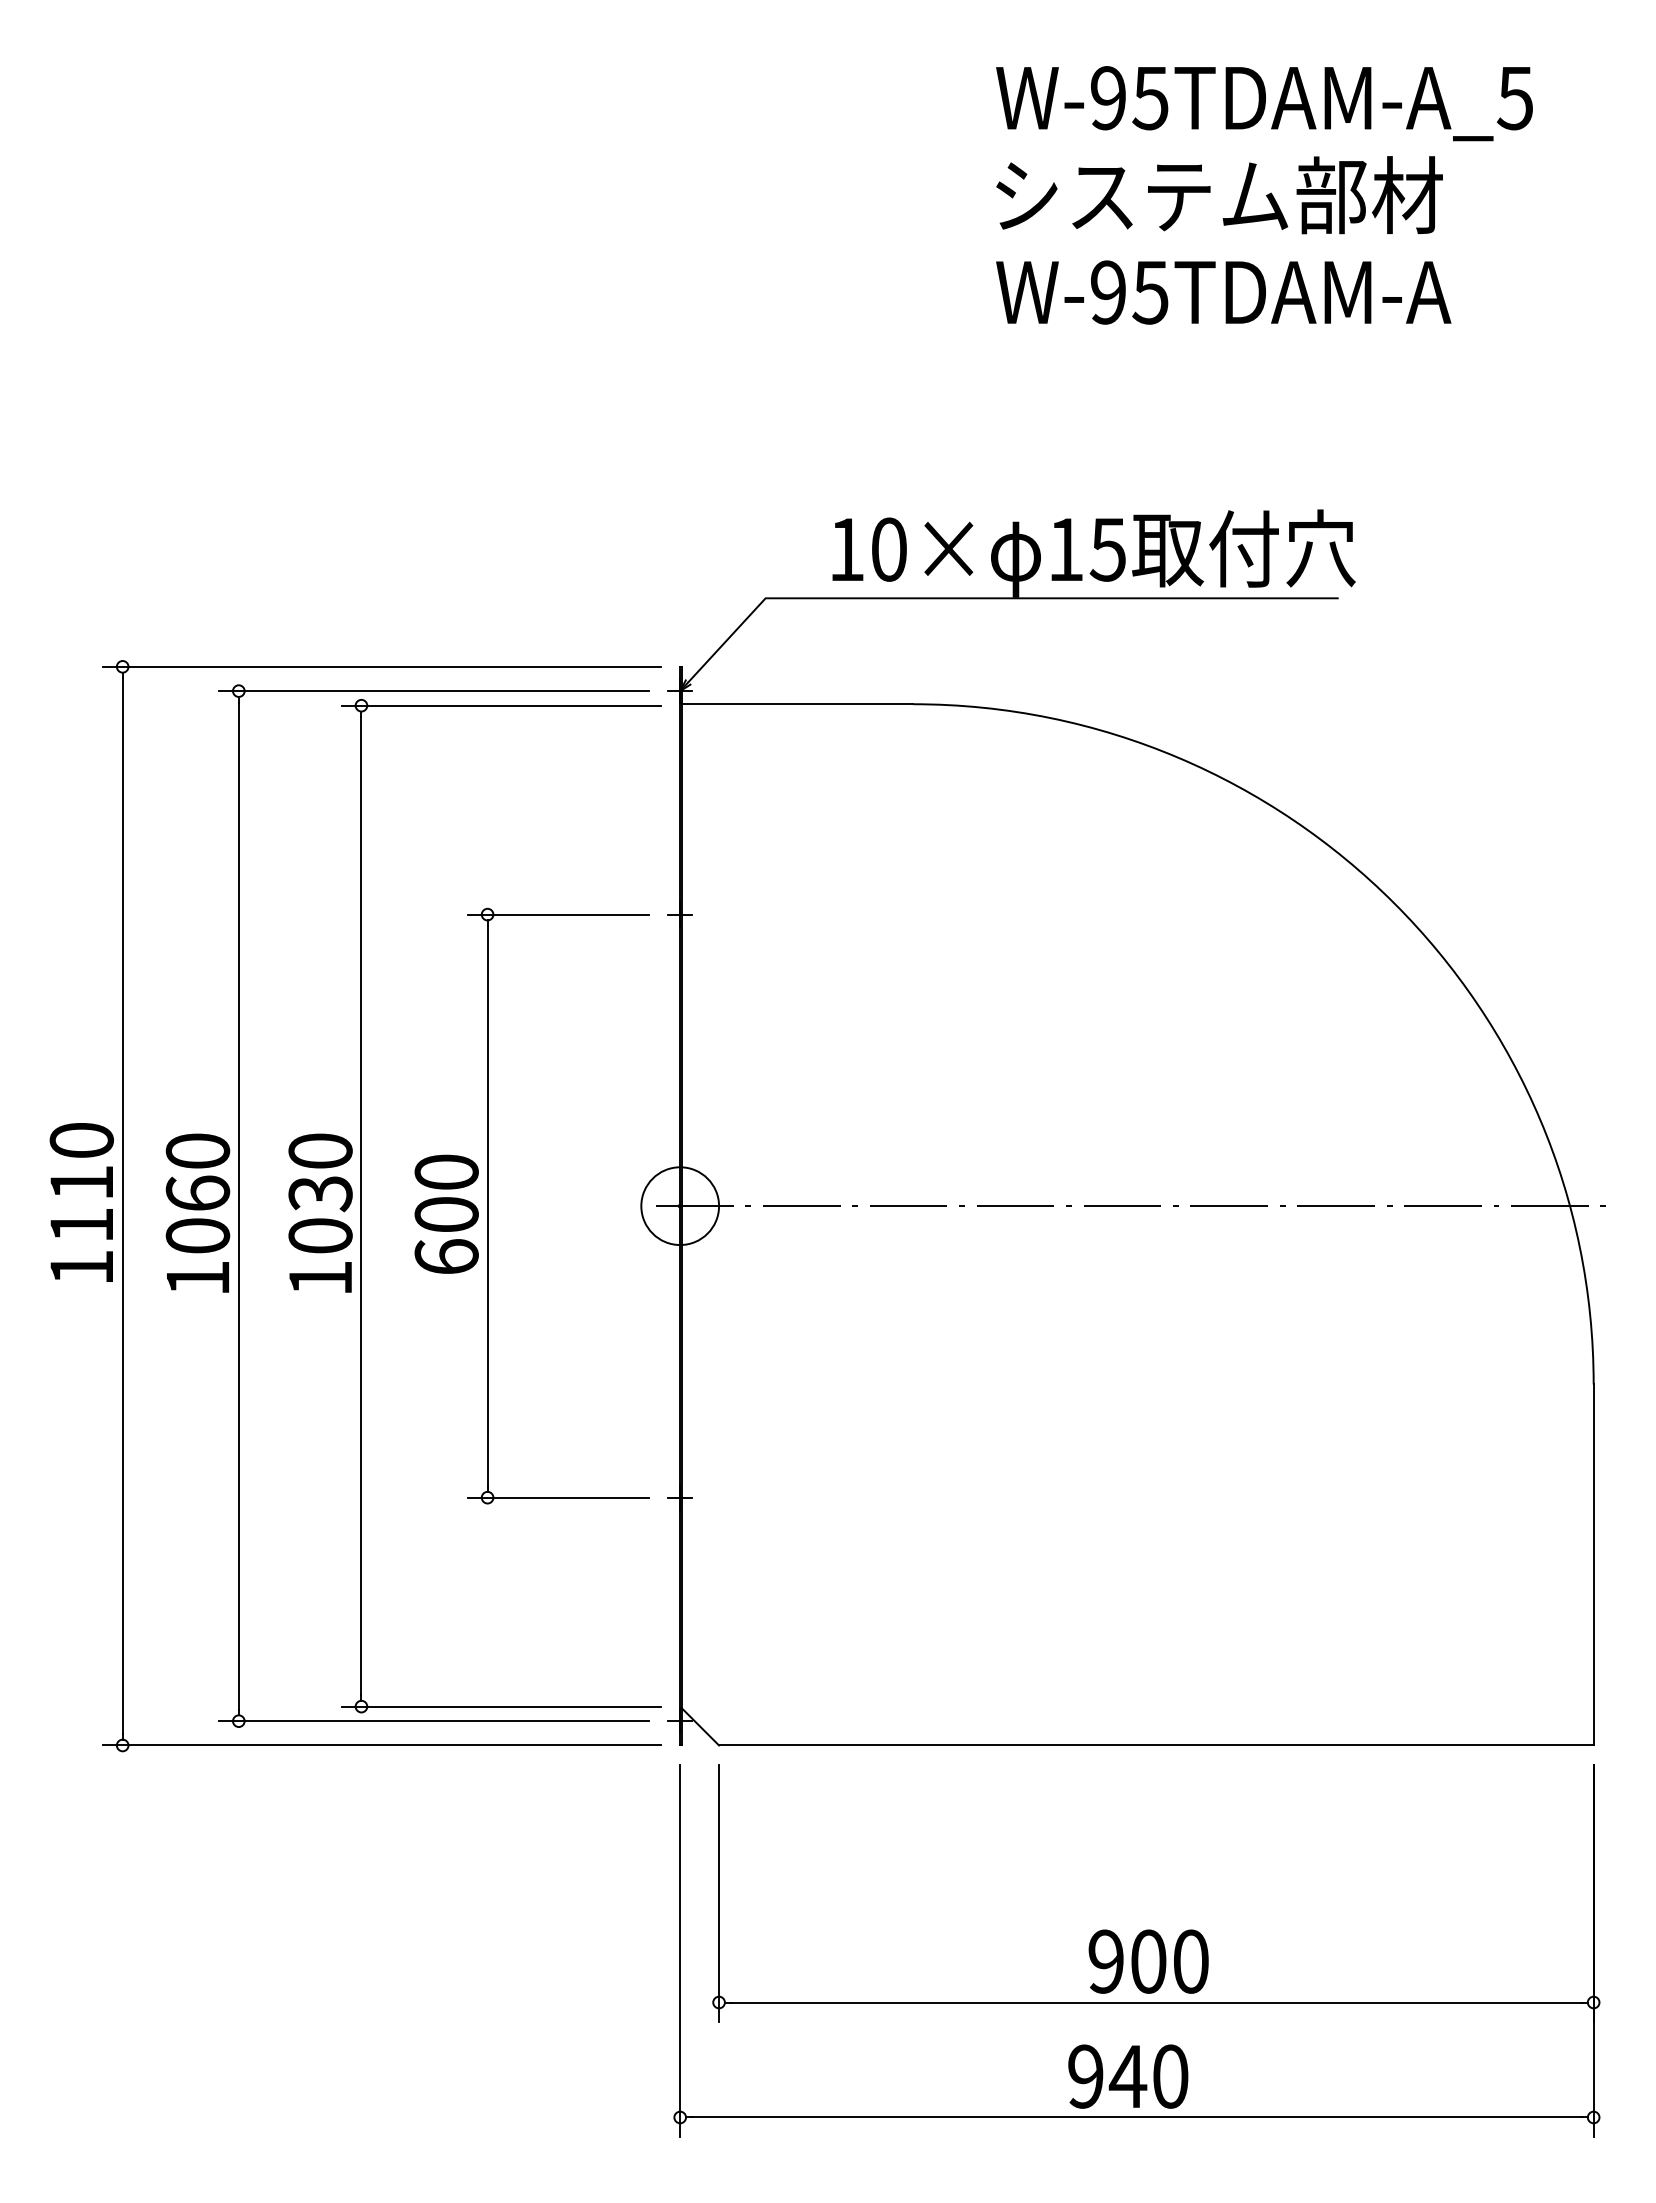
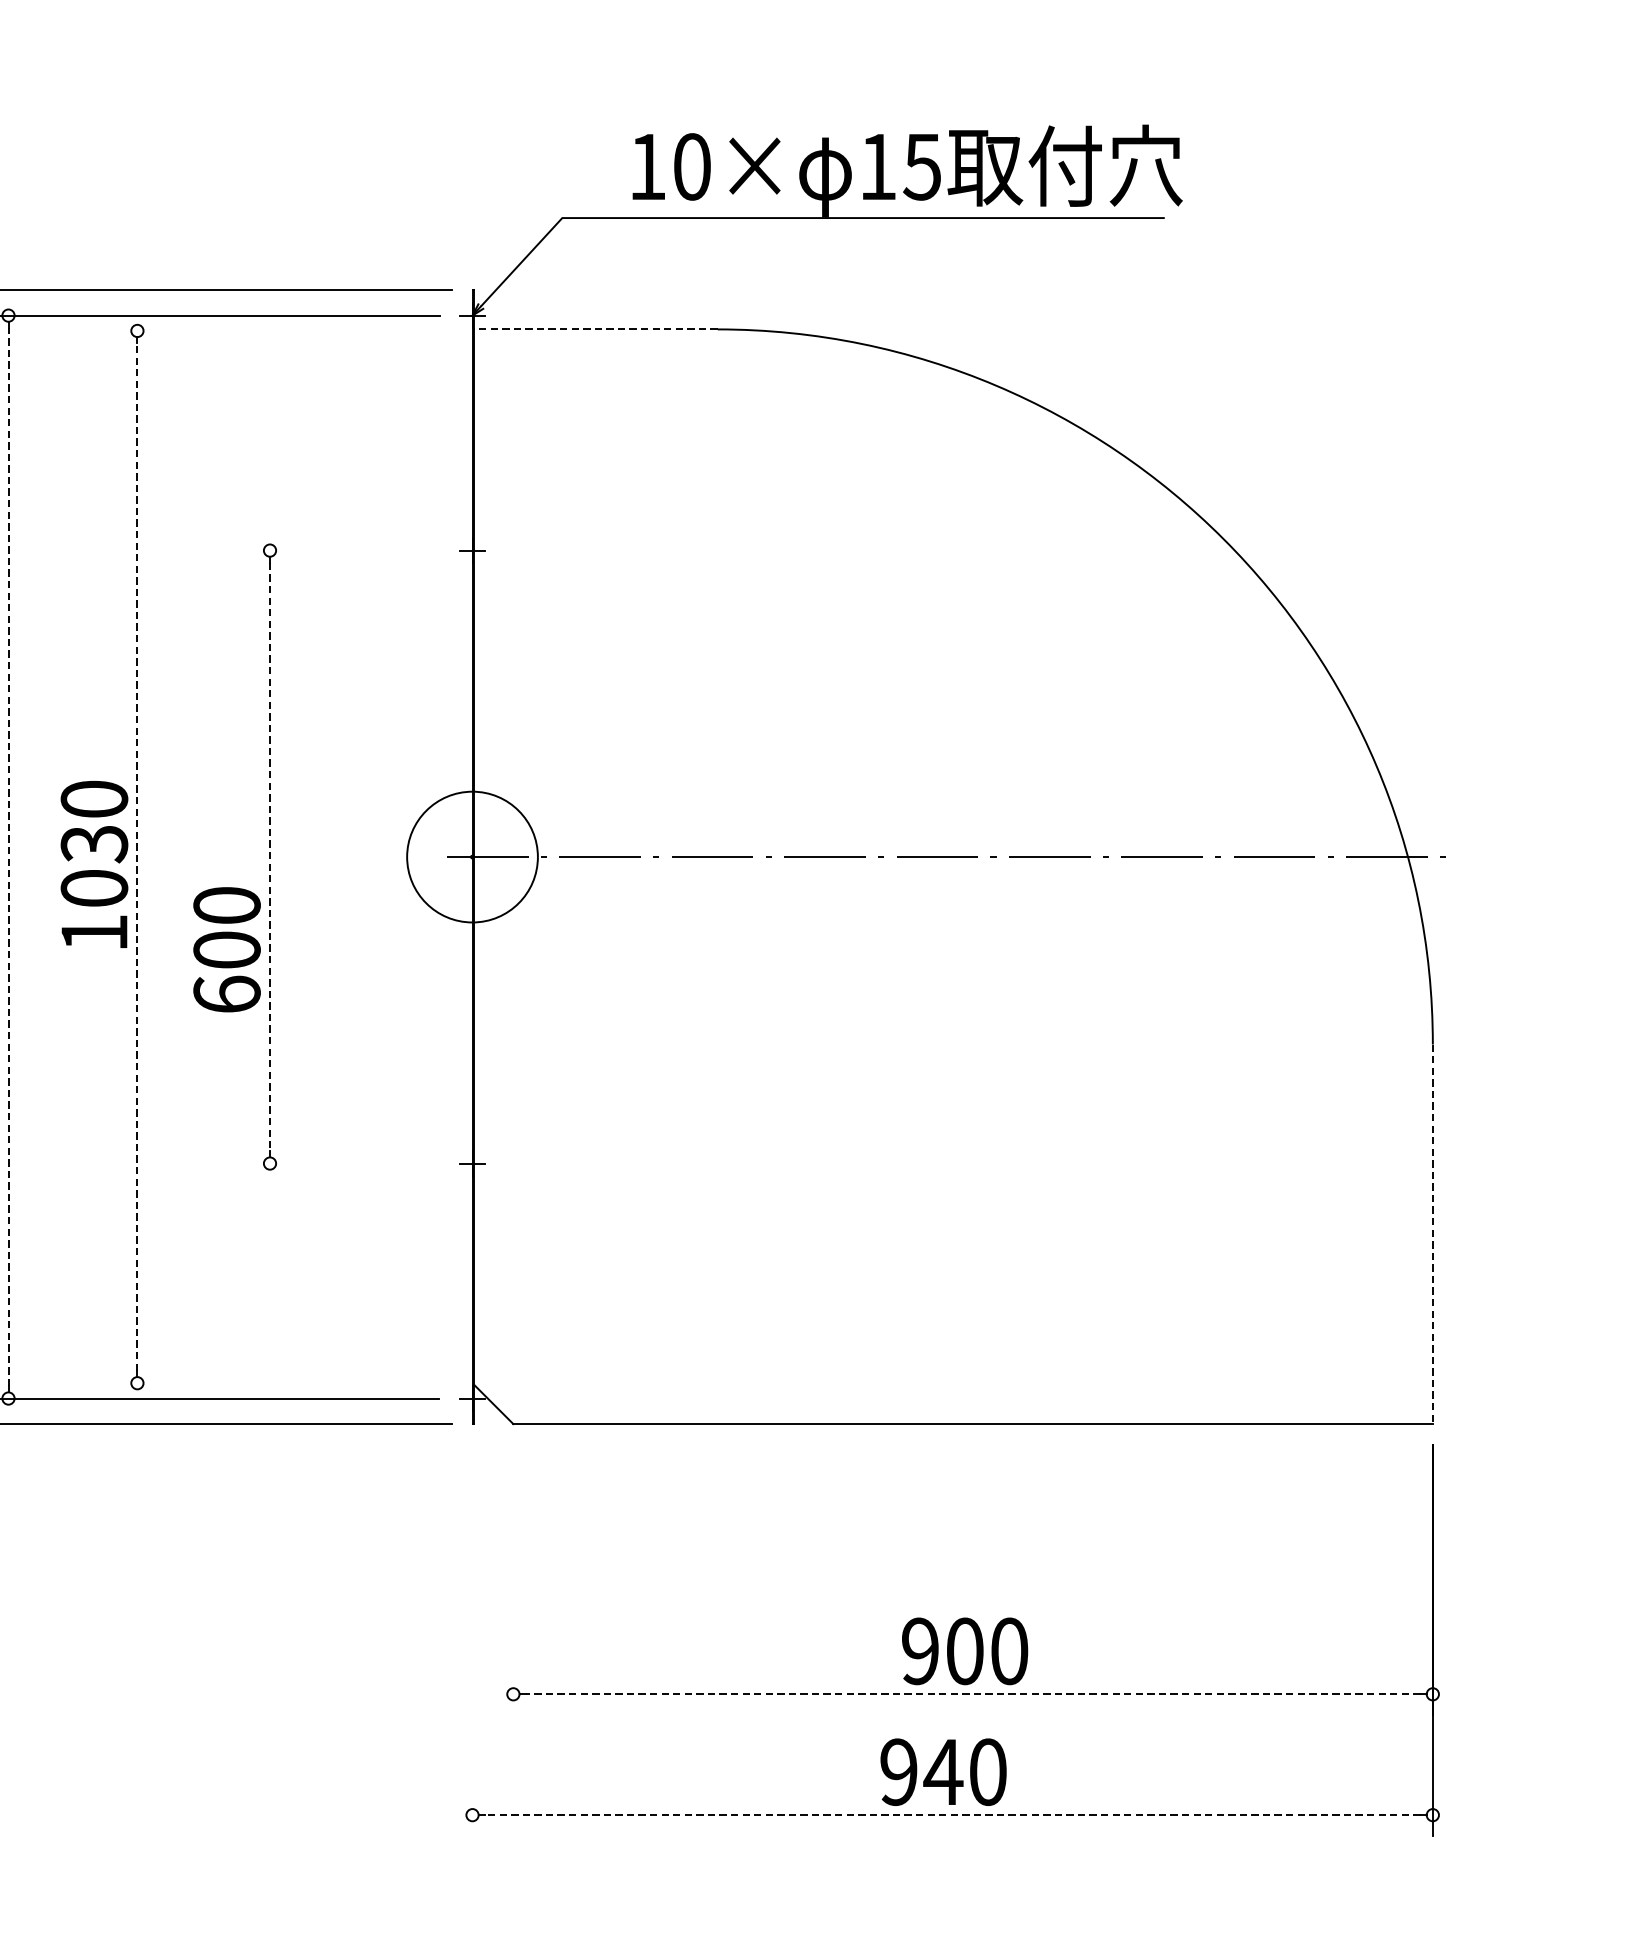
line: (797, 704) -> (595, 329), solid -> dashed
line: (501, 705) -> (284, 330), removed
line: (558, 914) -> (344, 550), removed
line: (238, 1205) -> (8, 856), solid -> dashed
line: (361, 1206) -> (137, 857), solid -> dashed
line: (487, 1206) -> (269, 857), solid -> dashed
circle: (680, 1206) -> (472, 857), size x1.6
text: (446, 1213) -> (226, 948), moved
line: (558, 1497) -> (344, 1163), removed
line: (1593, 1564) -> (1432, 1233), solid -> dashed
line: (501, 1706) -> (284, 1383), removed
line: (719, 1892) -> (513, 1578), removed
line: (680, 1950) -> (472, 1639), removed
line: (1156, 2002) -> (973, 1694), solid -> dashed
line: (1136, 2117) -> (952, 1815), solid -> dashed

